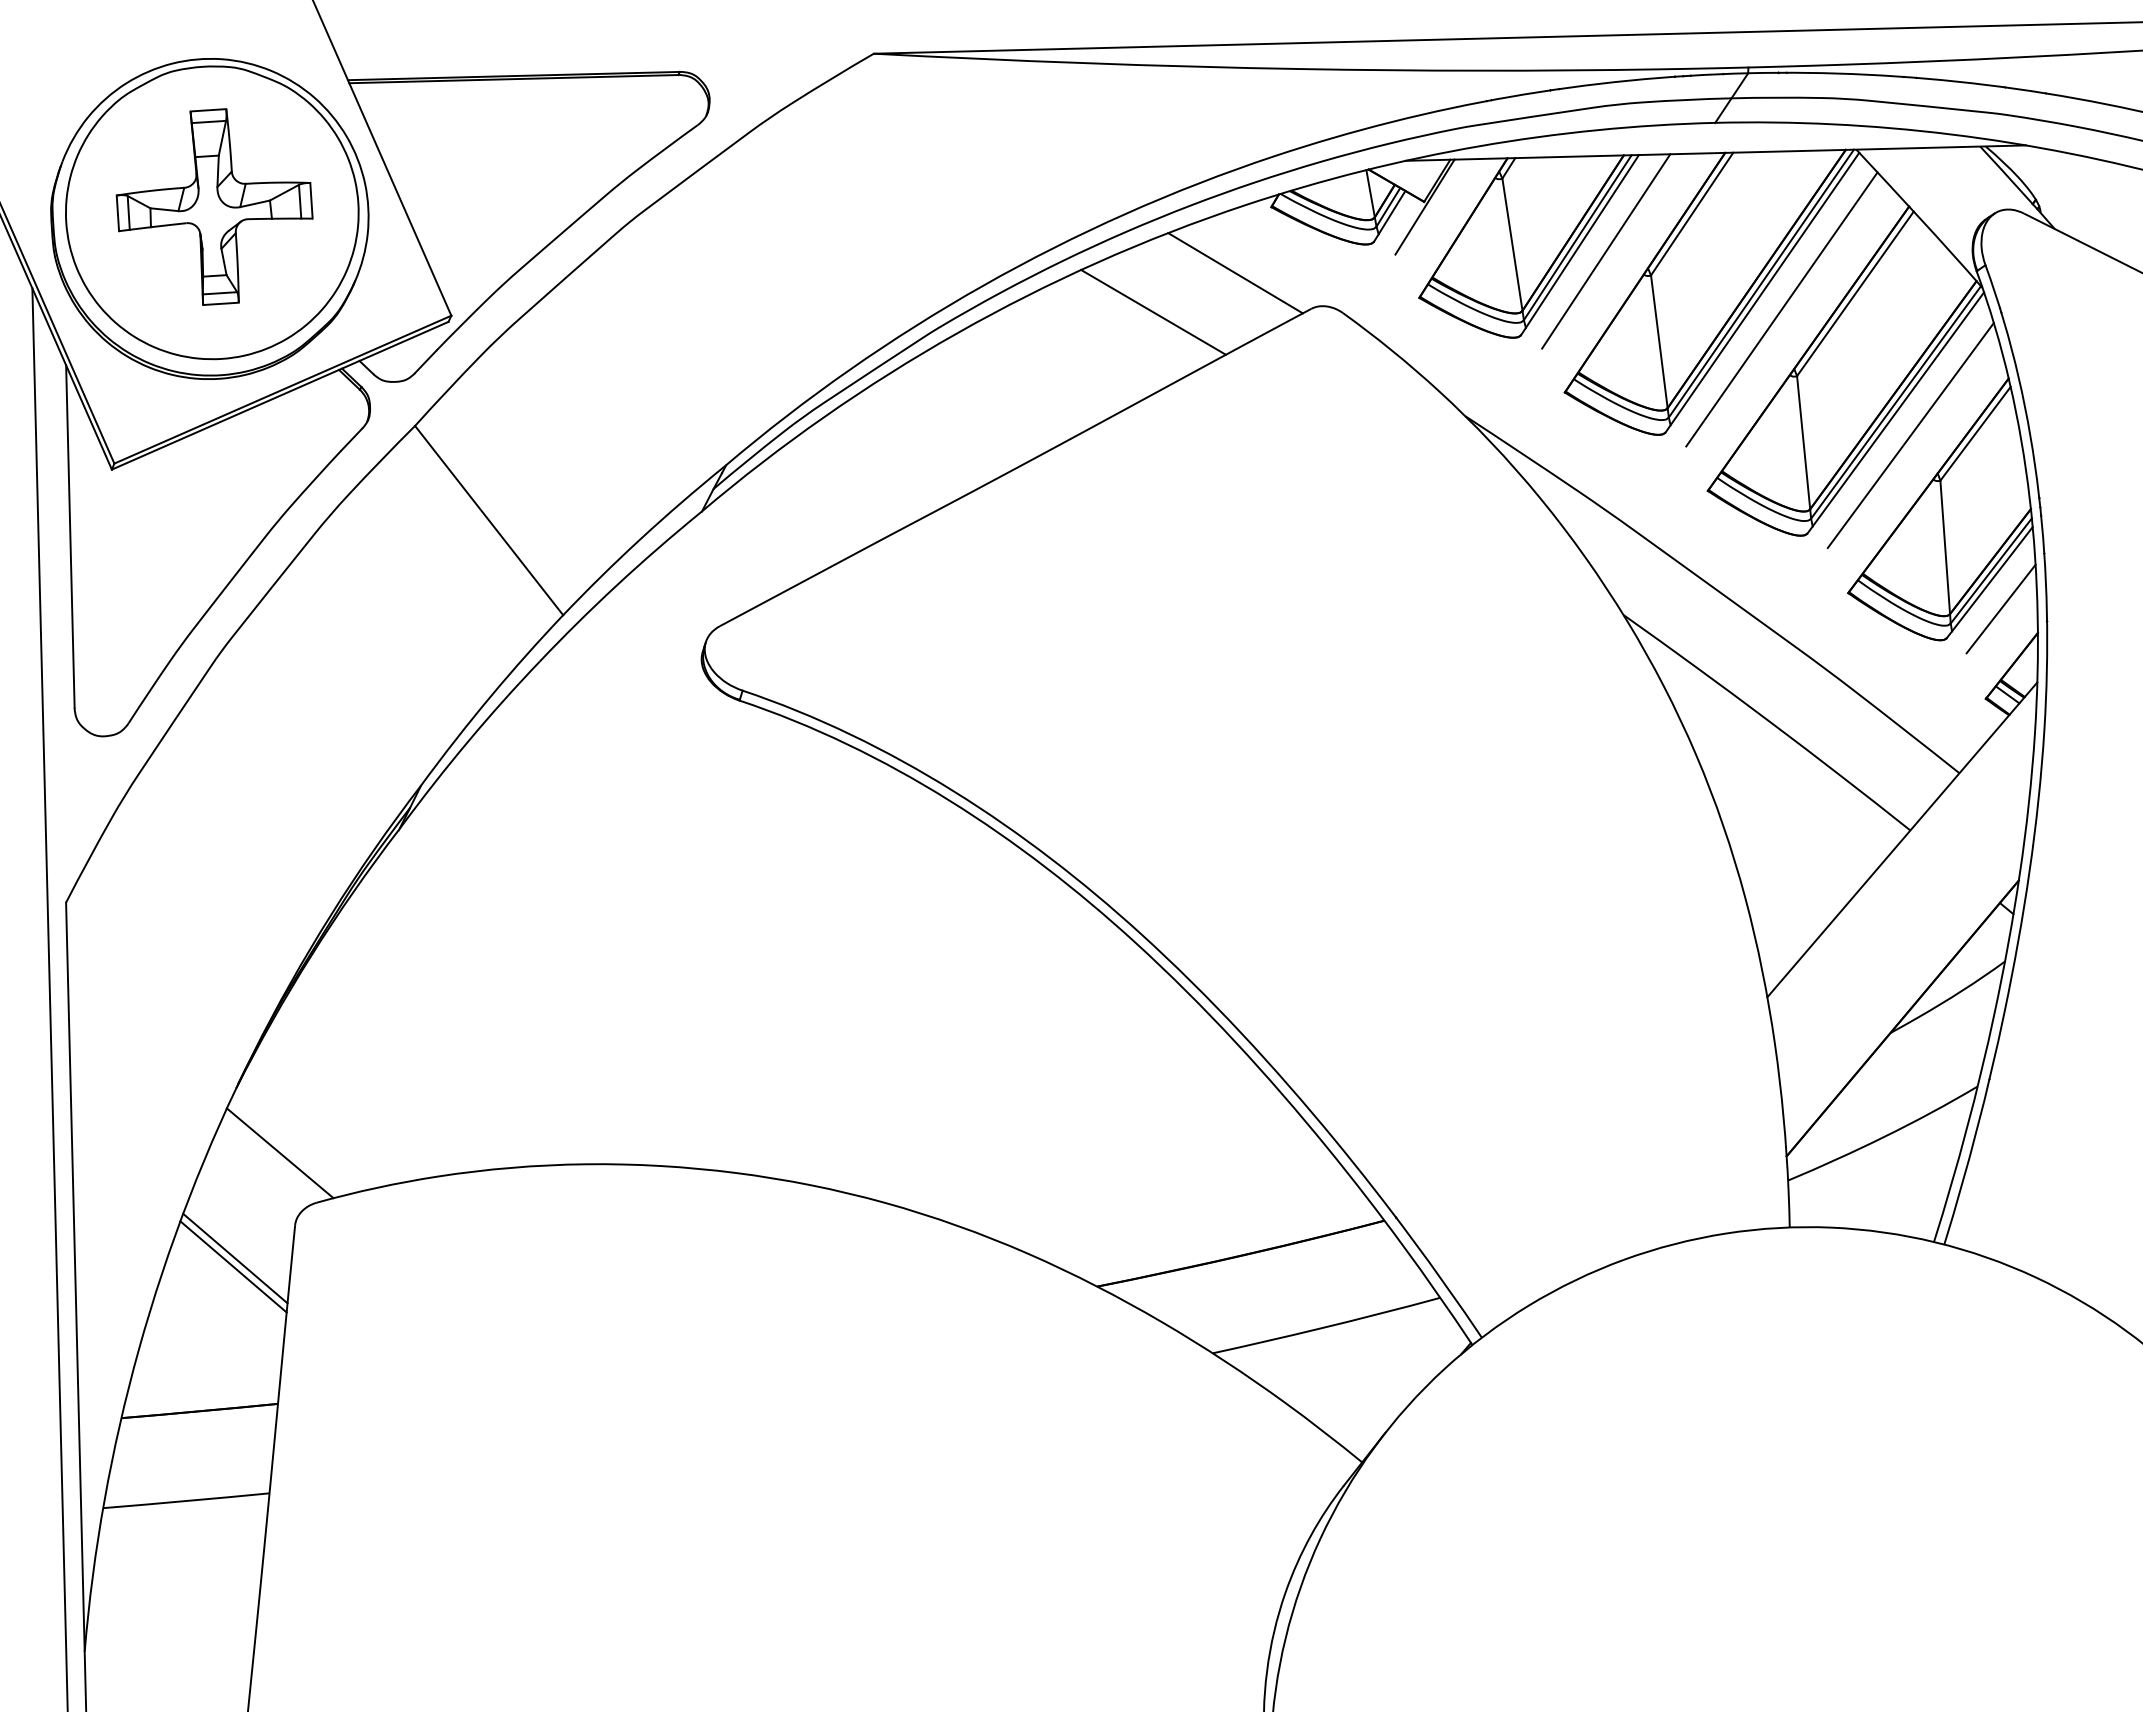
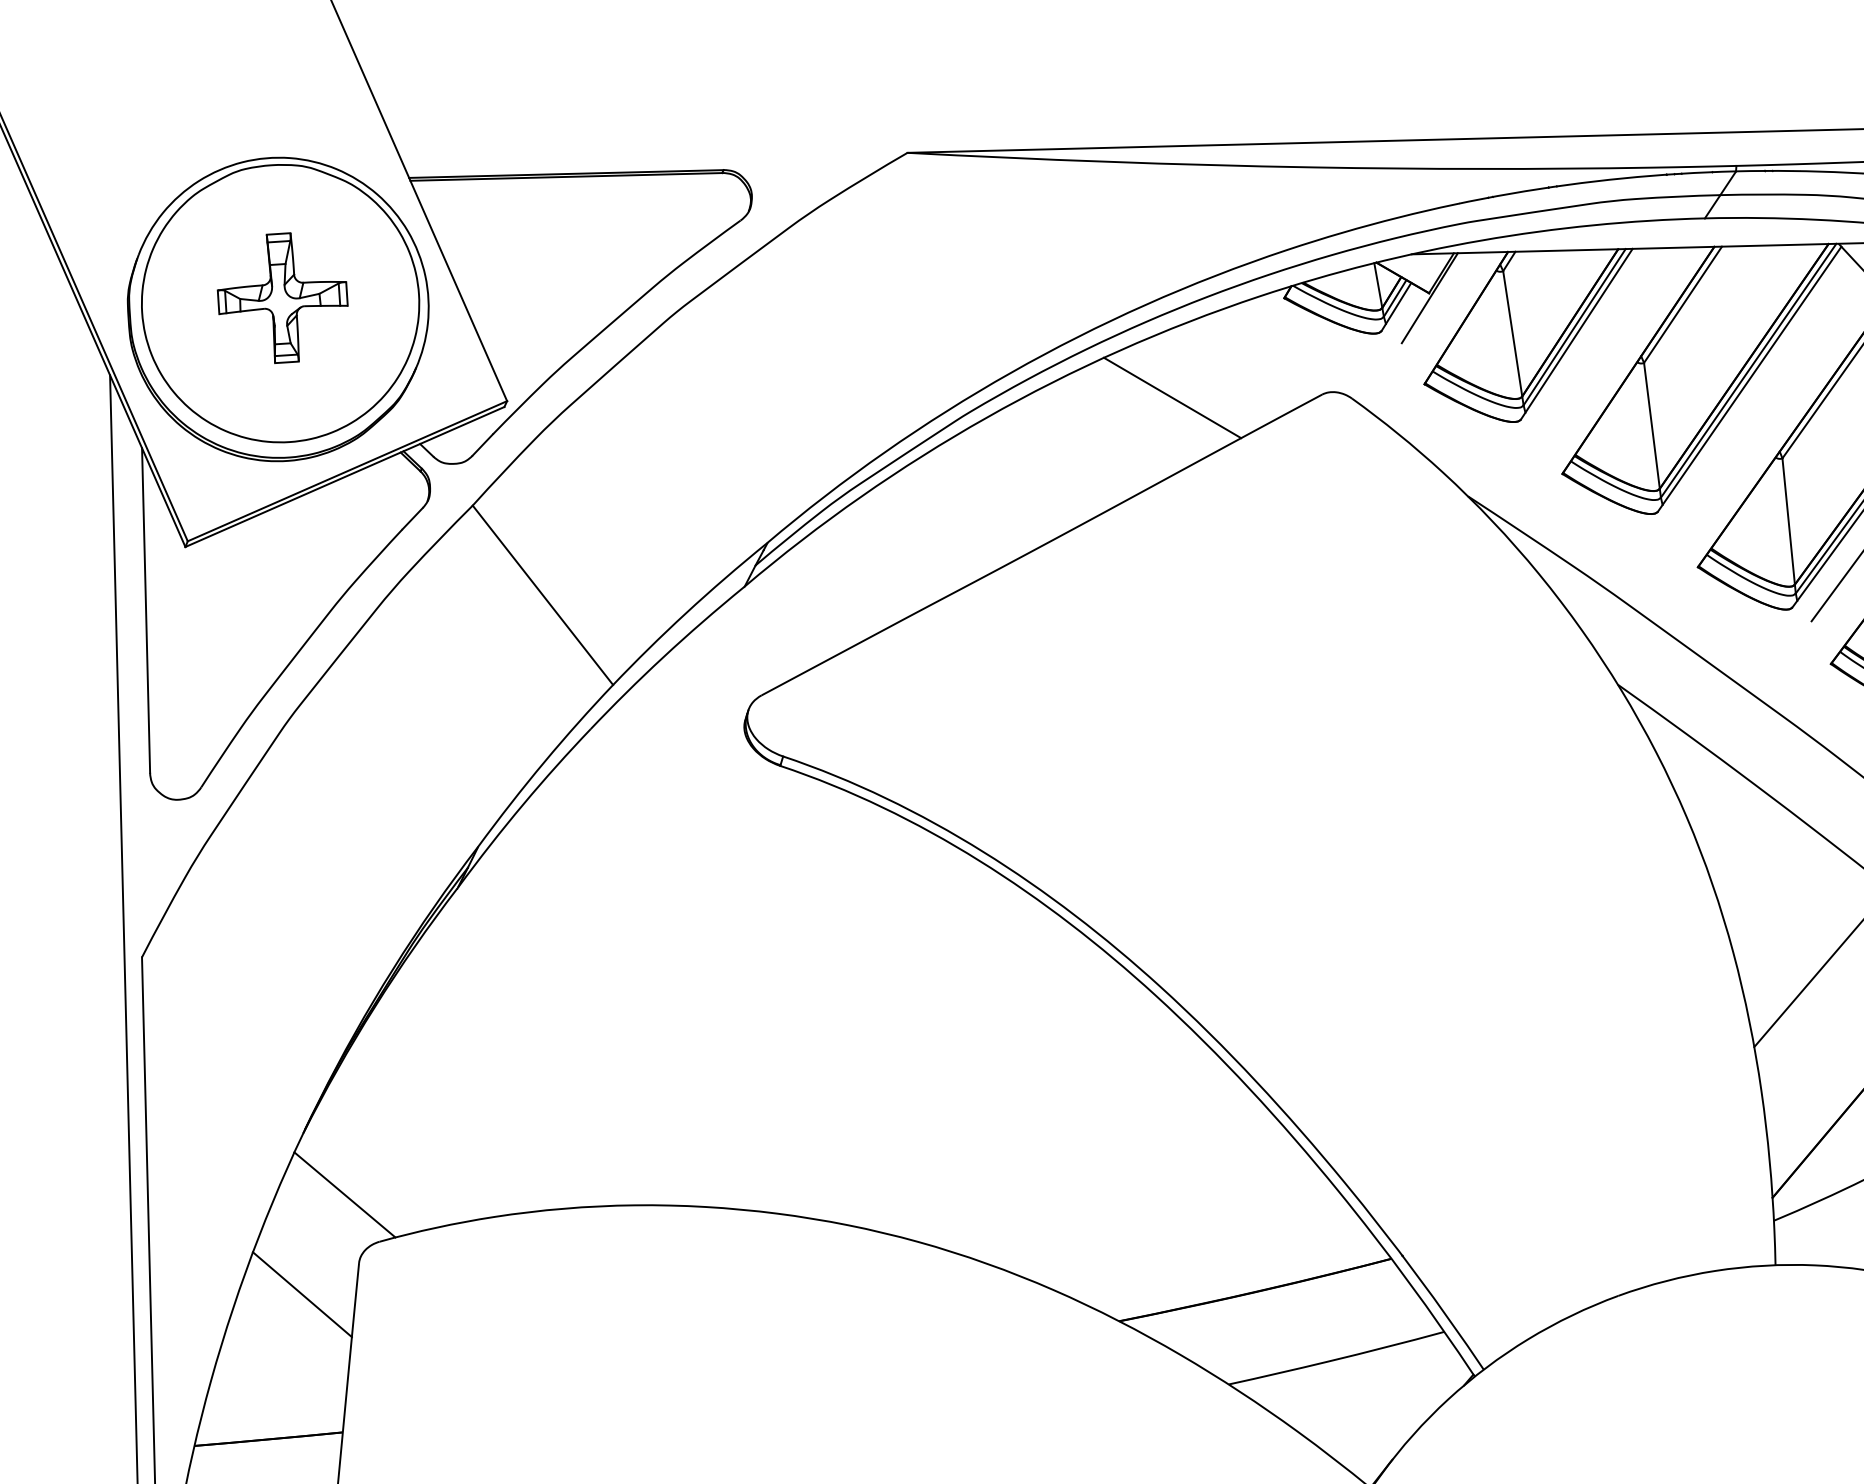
part: (214, 206) -> (282, 297), size x0.7
line: (1606, 251) -> (1601, 340), removed
line: (1235, 273) -> (1250, 361), removed
line: (1781, 309) -> (1767, 395), removed
line: (233, 1266) -> (300, 1302), removed

